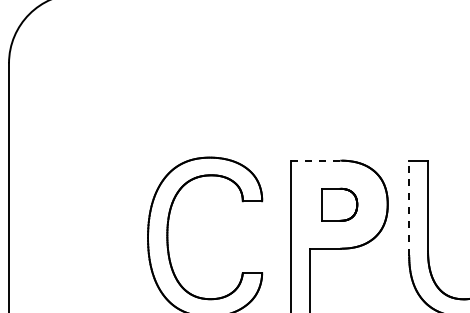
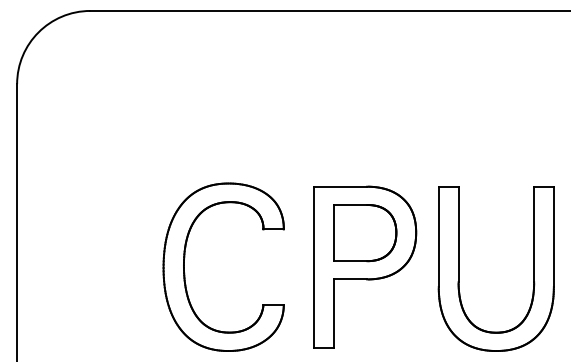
line: (316, 160) -> (341, 186), dashed -> solid
part: (339, 205) -> (365, 233), size x1.67
line: (408, 207) -> (438, 236), dashed -> solid

